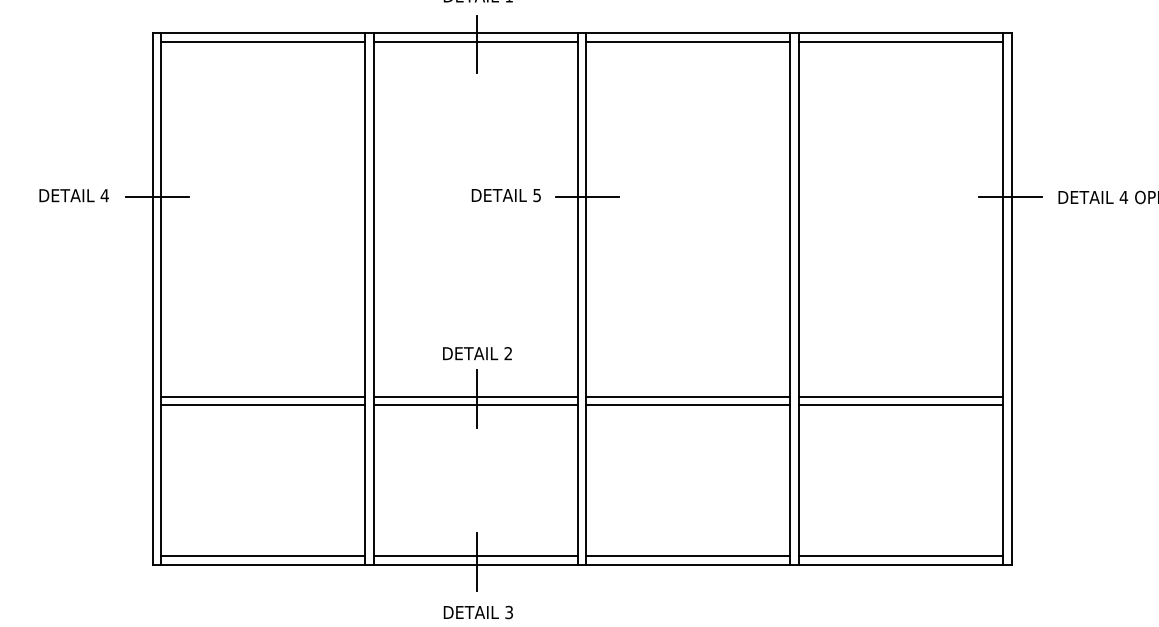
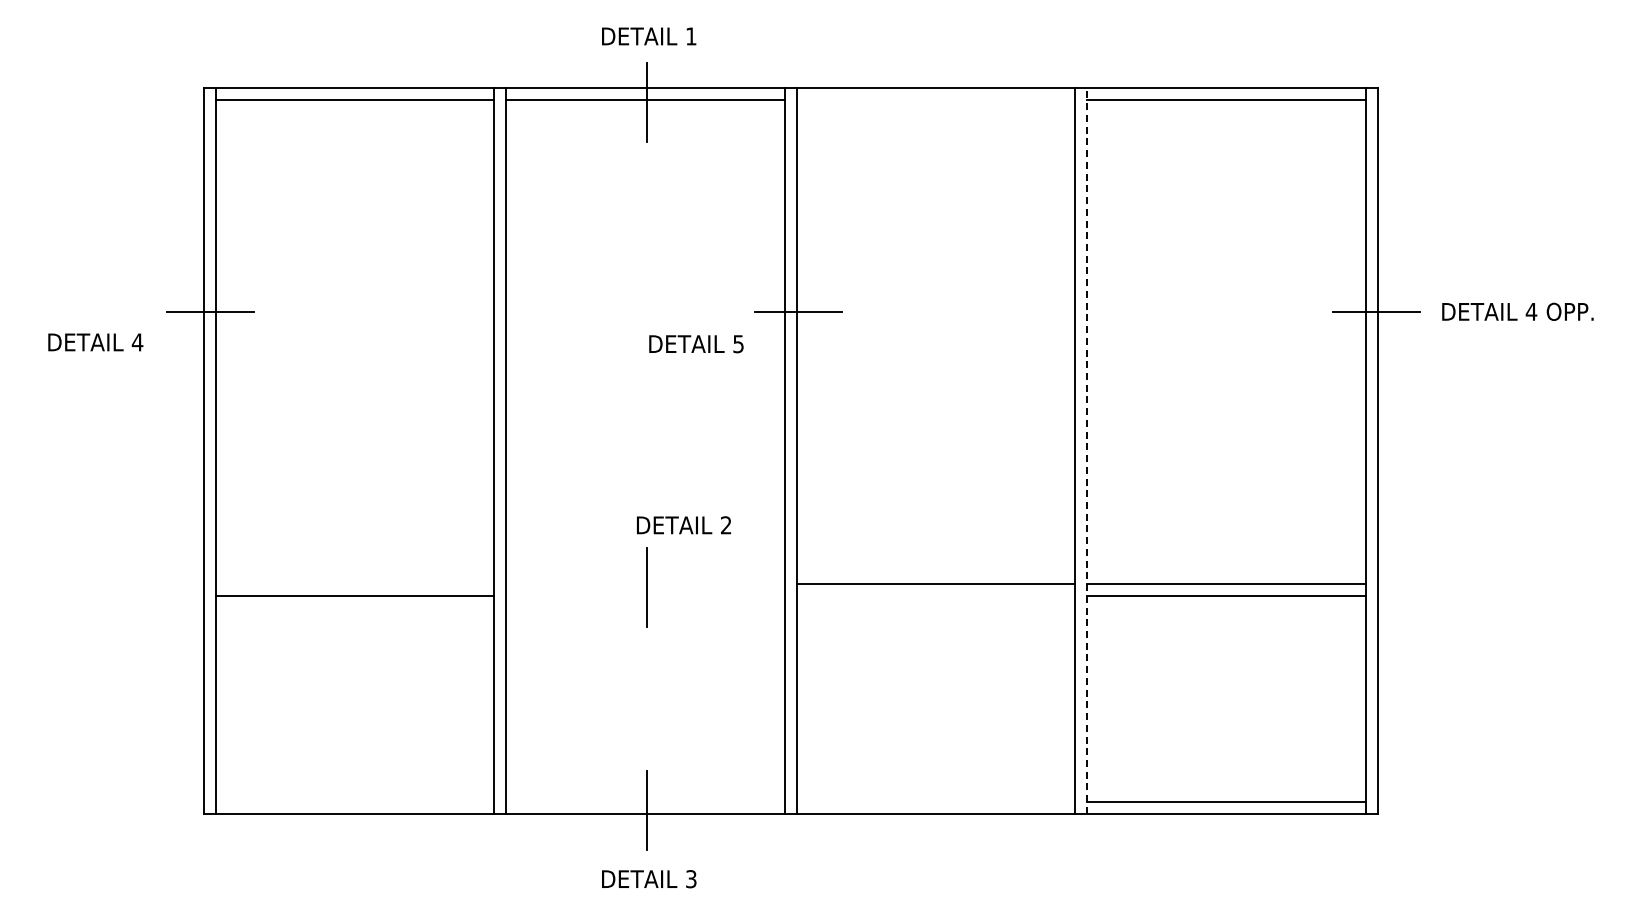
line: (687, 42) -> (935, 99), removed
text: (74, 195) -> (95, 342), moved
text: (506, 195) -> (696, 344), moved
line: (799, 298) -> (1087, 450), solid -> dashed
text: (477, 353) -> (683, 525), moved
line: (262, 396) -> (354, 583), removed
line: (475, 396) -> (645, 583), removed
line: (475, 405) -> (645, 596), removed
line: (687, 405) -> (935, 596), removed
line: (262, 555) -> (354, 801), removed
line: (475, 555) -> (645, 801), removed
line: (687, 555) -> (935, 801), removed

